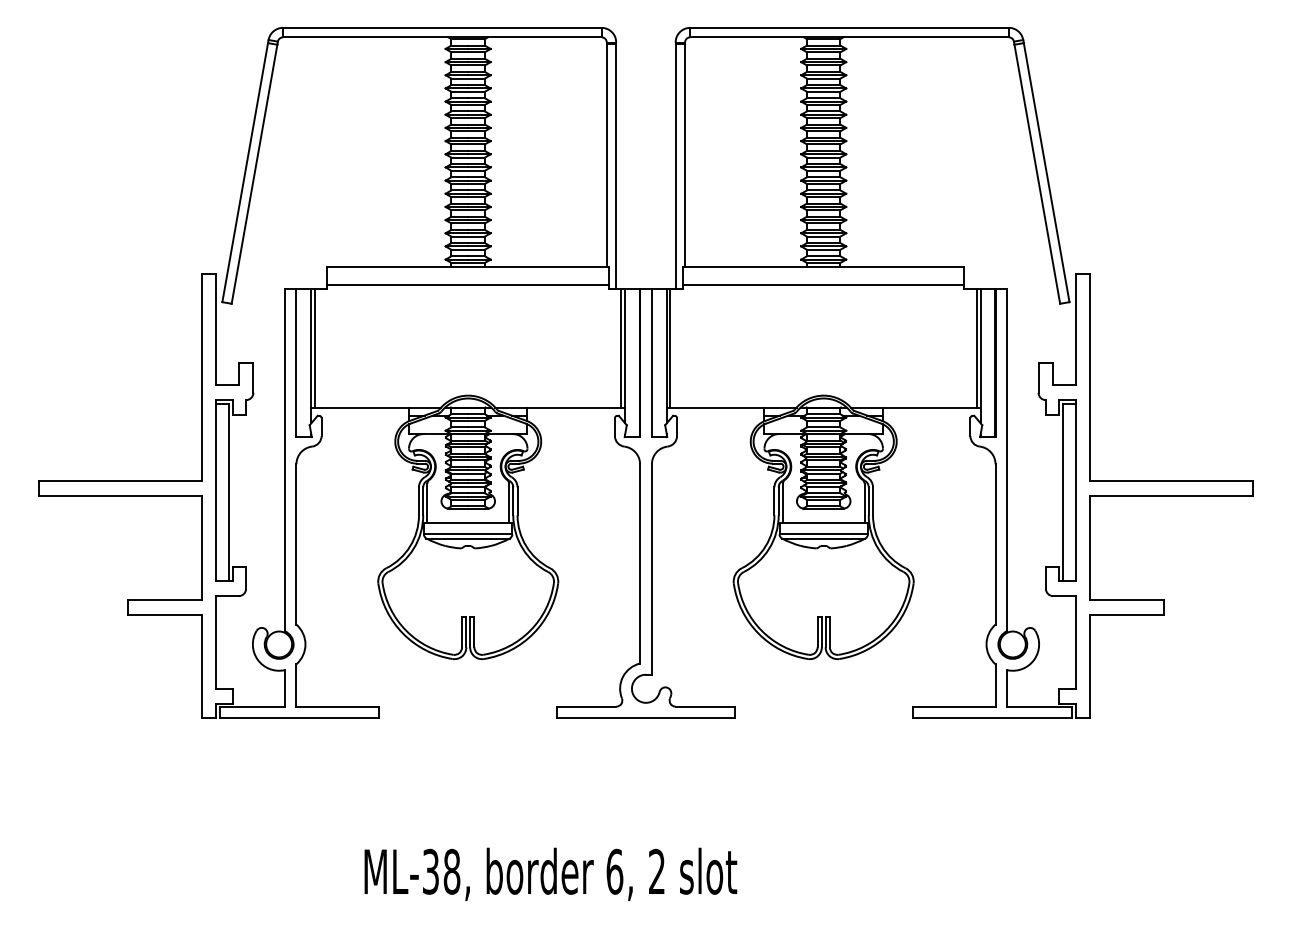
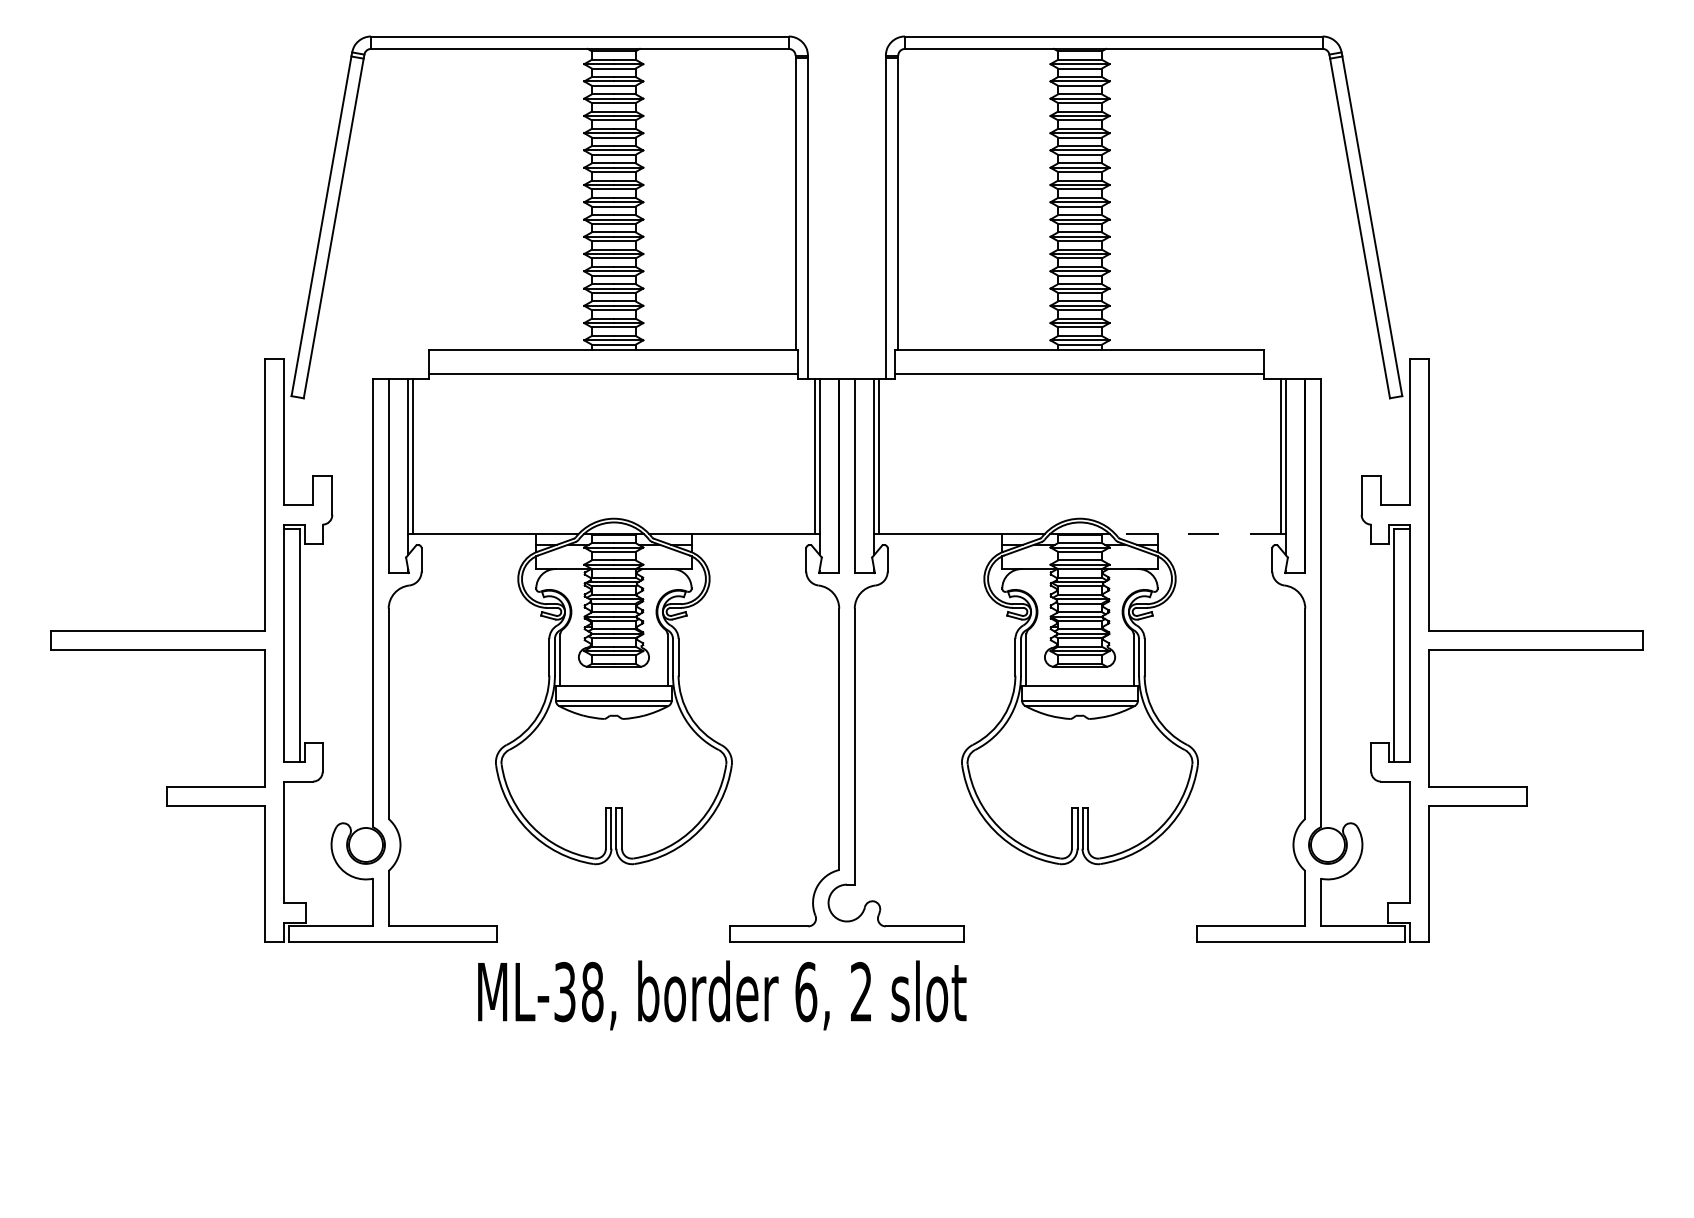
line: (914, 407) -> (1198, 534), solid -> dashed
text: (551, 874) -> (722, 995), moved

